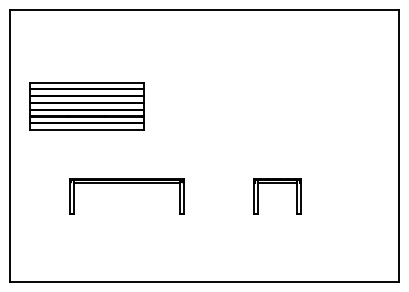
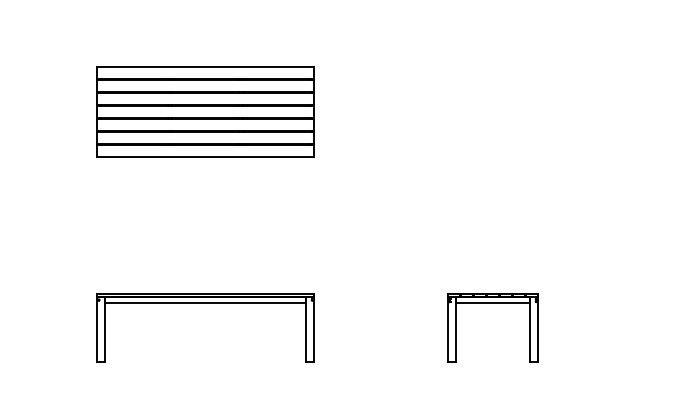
part: (86, 106) -> (205, 112), moved

